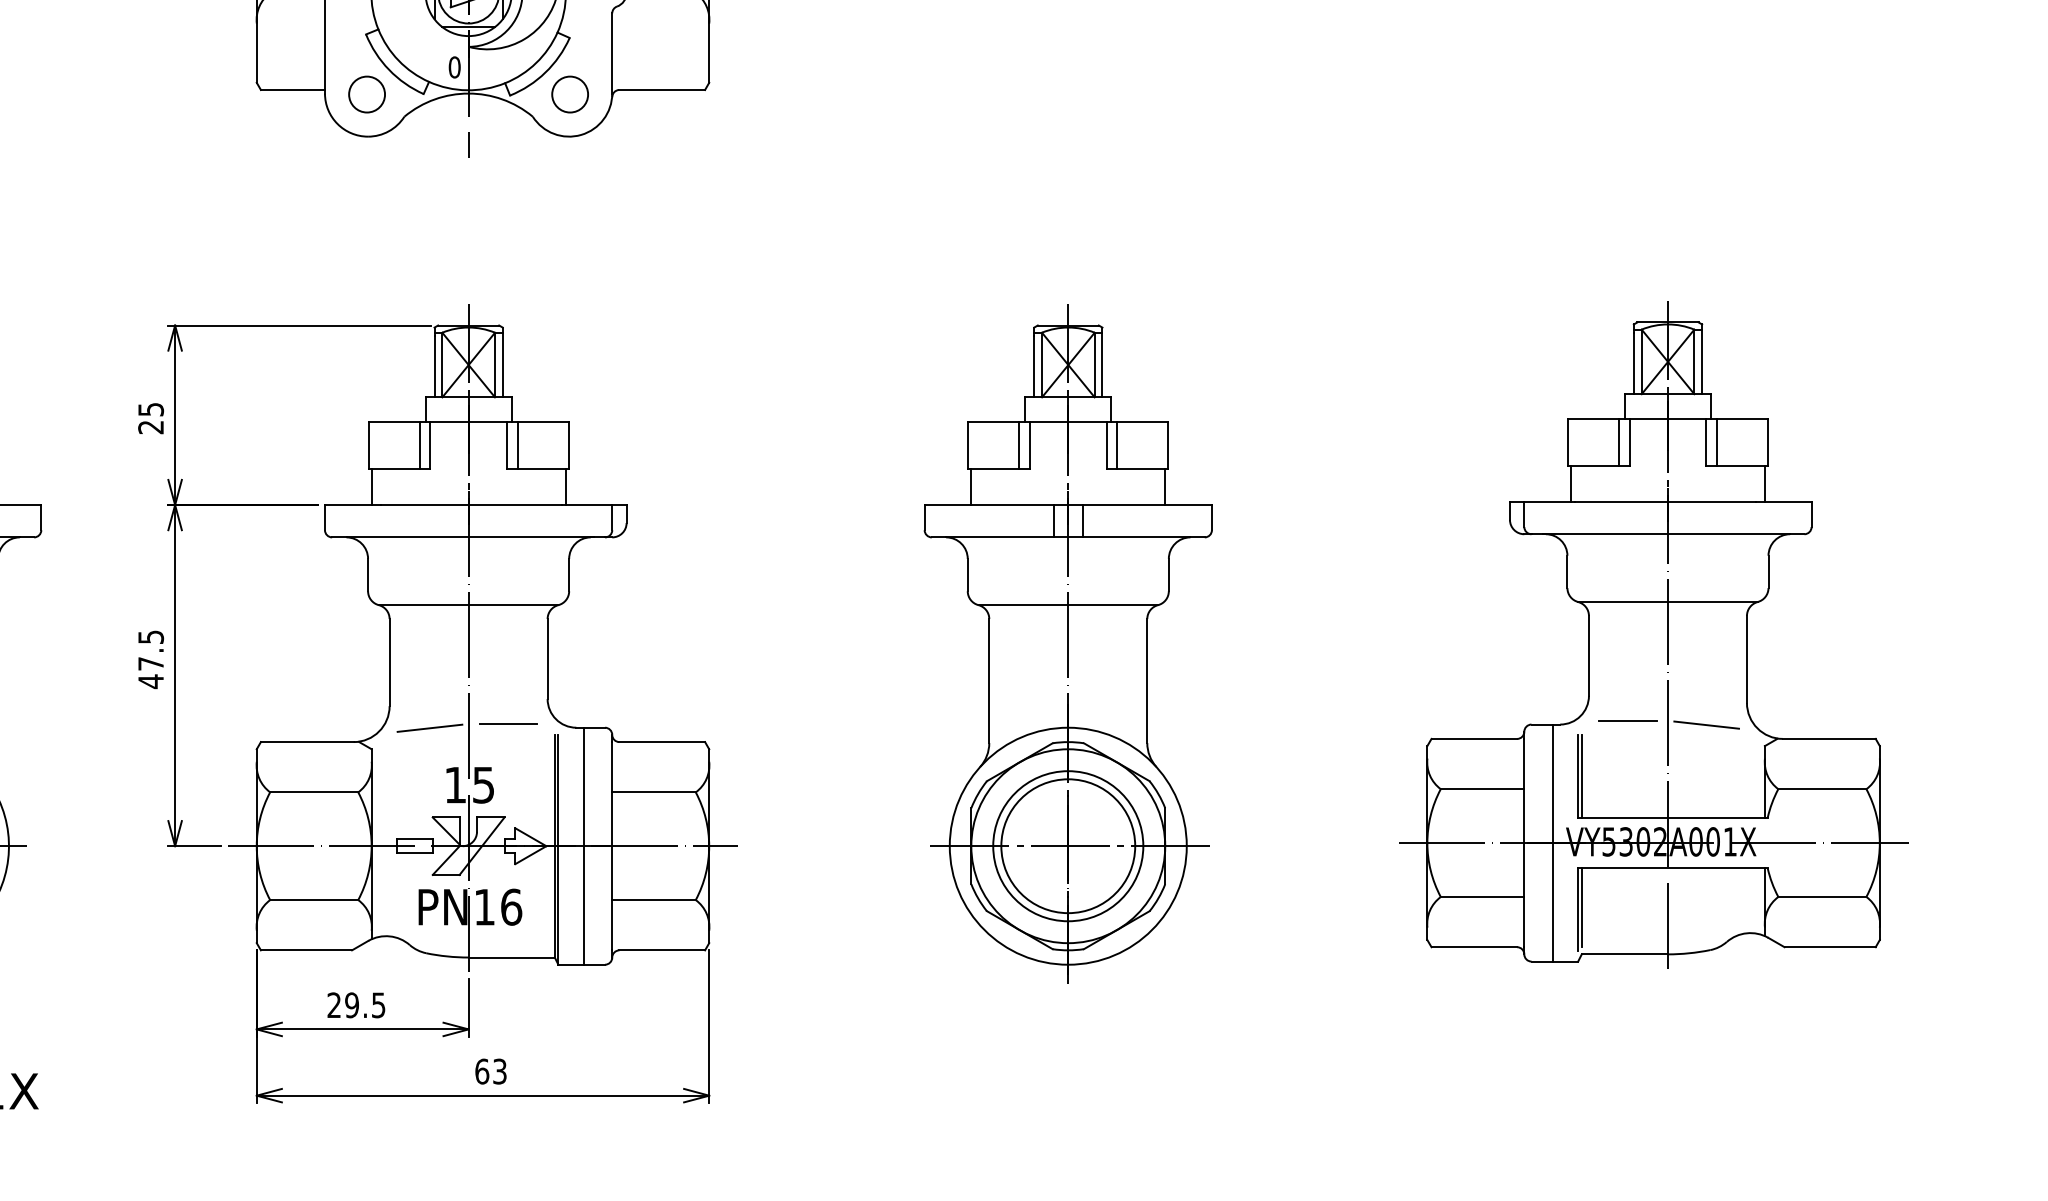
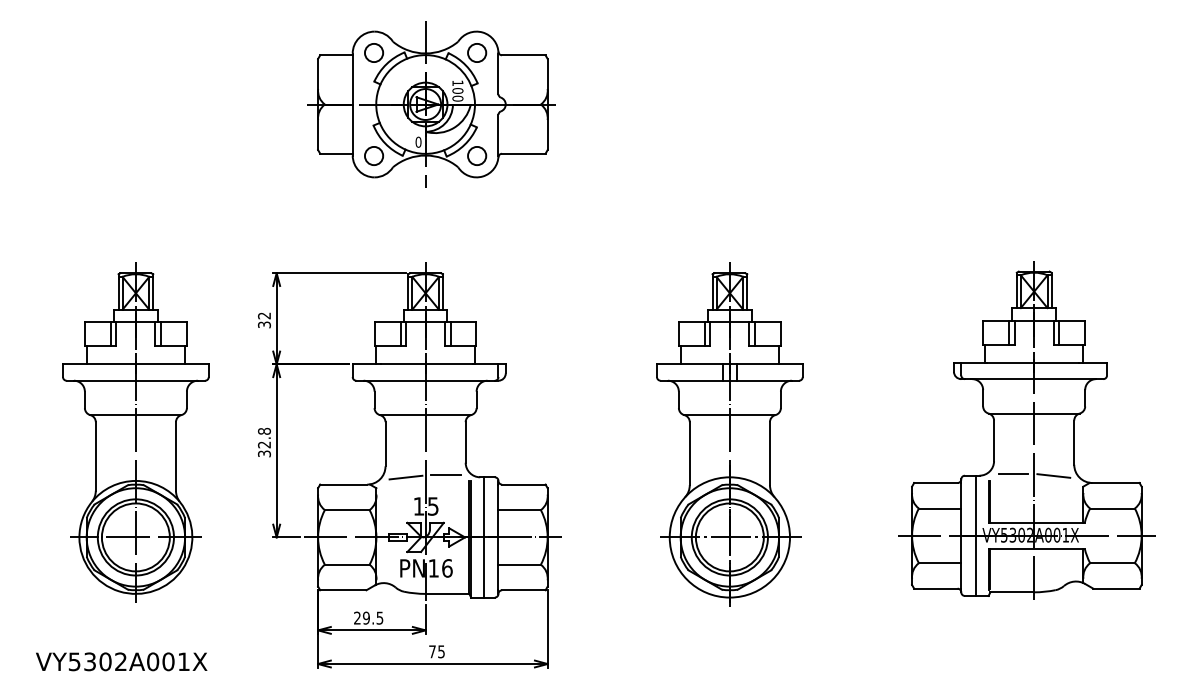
text: (149, 418) -> (263, 320), 25 -> 32
text: (149, 659) -> (263, 442), 47.5 -> 32.8
text: (490, 1071) -> (436, 651), 63 -> 75

